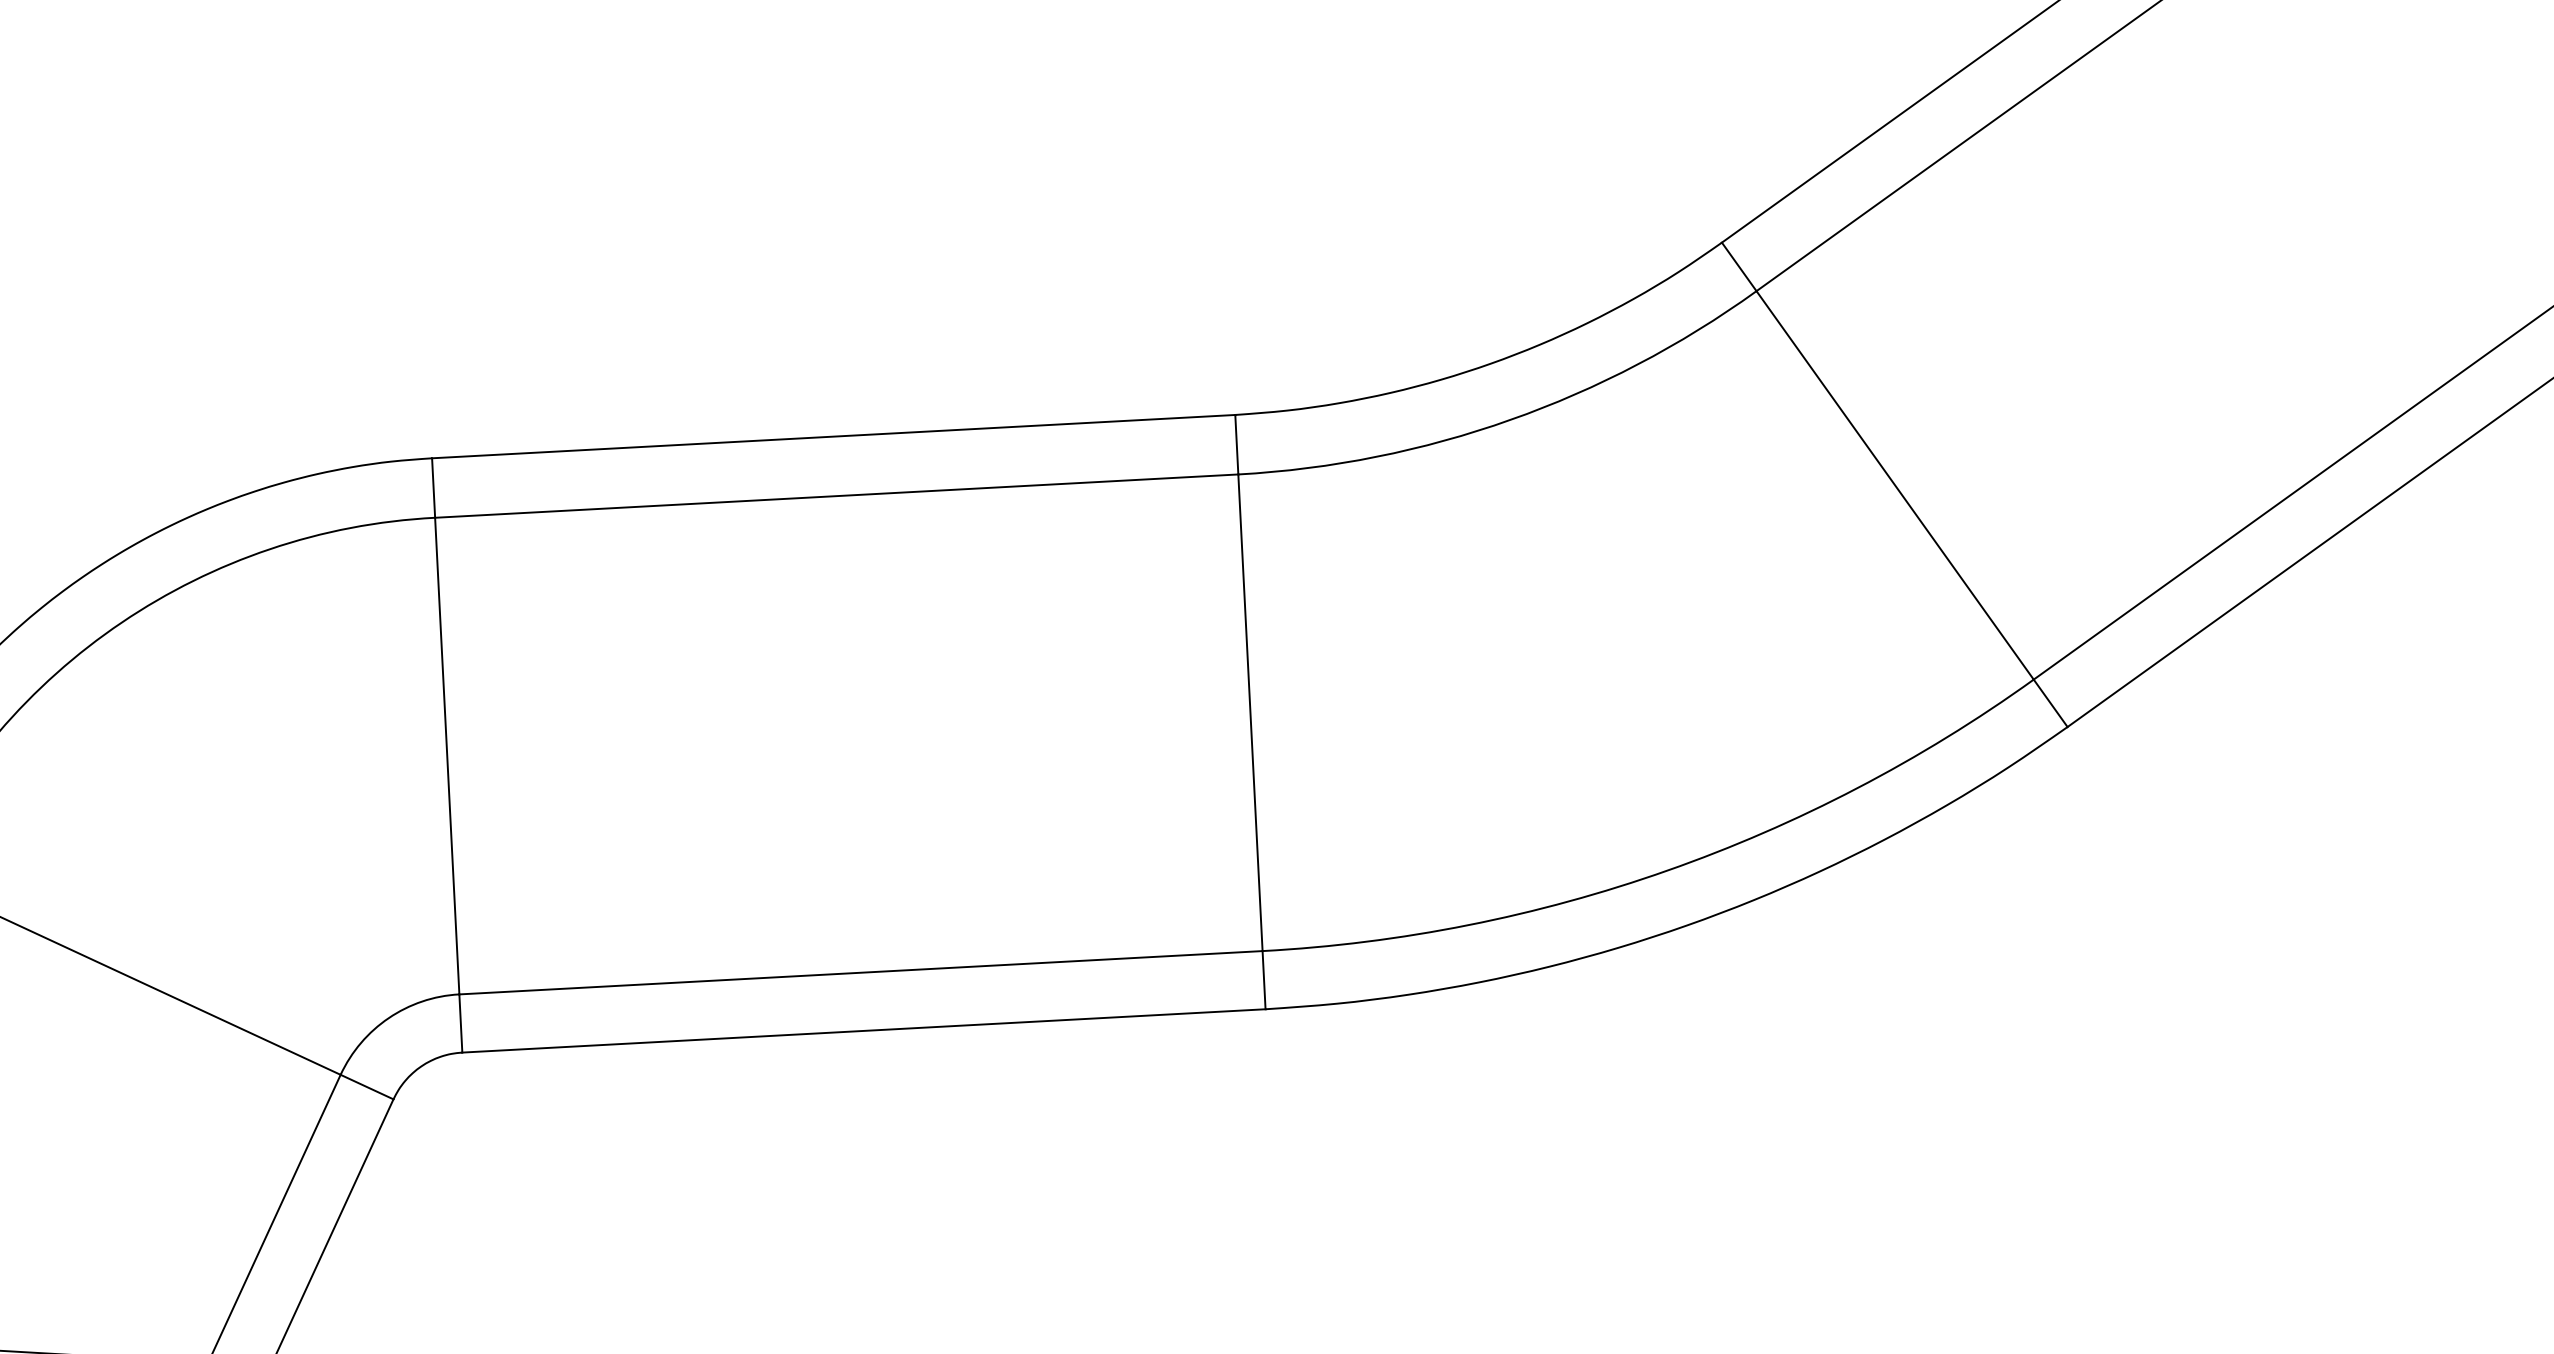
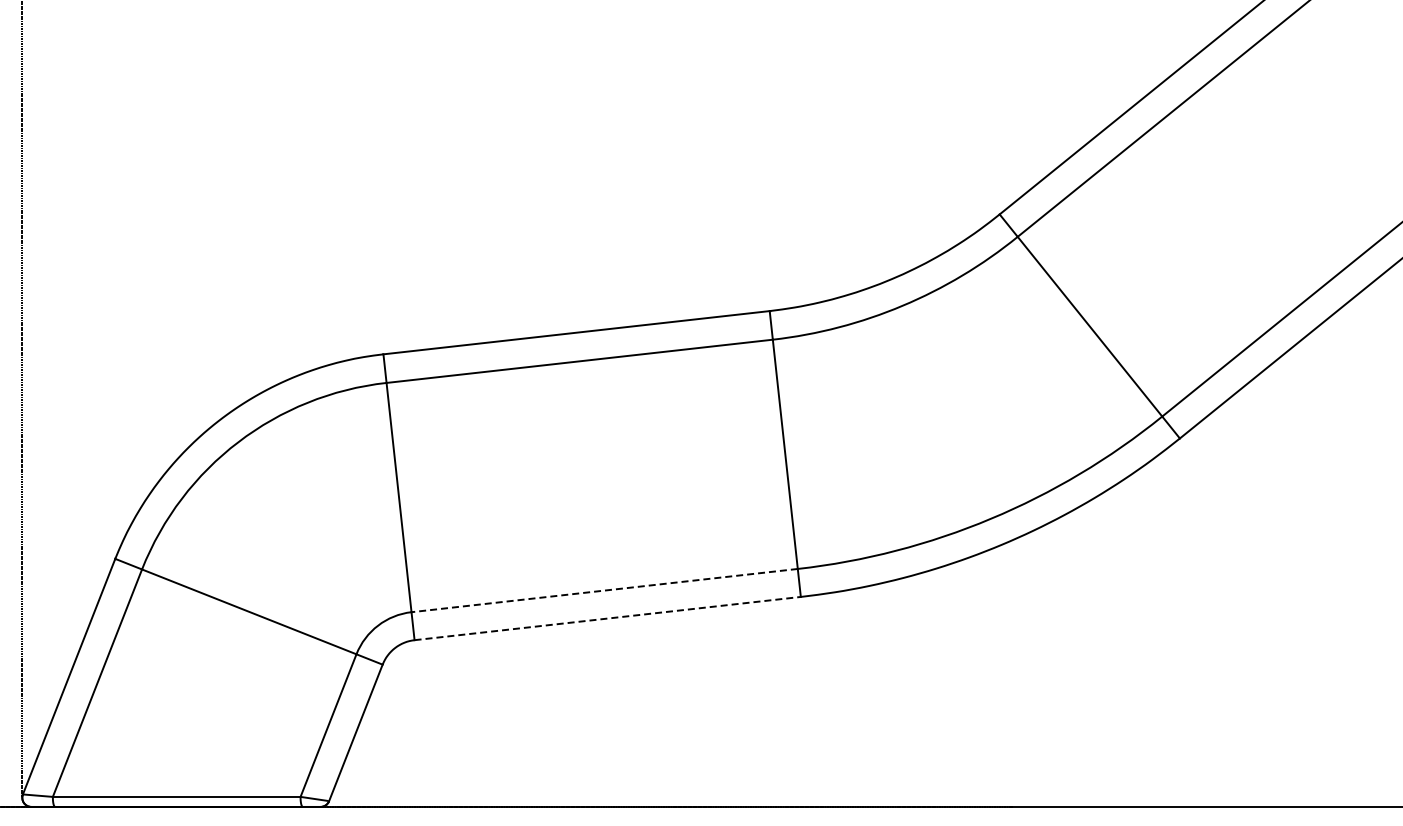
line: (860, 972) -> (604, 590), solid -> dashed
line: (865, 1030) -> (608, 618), solid -> dashed

